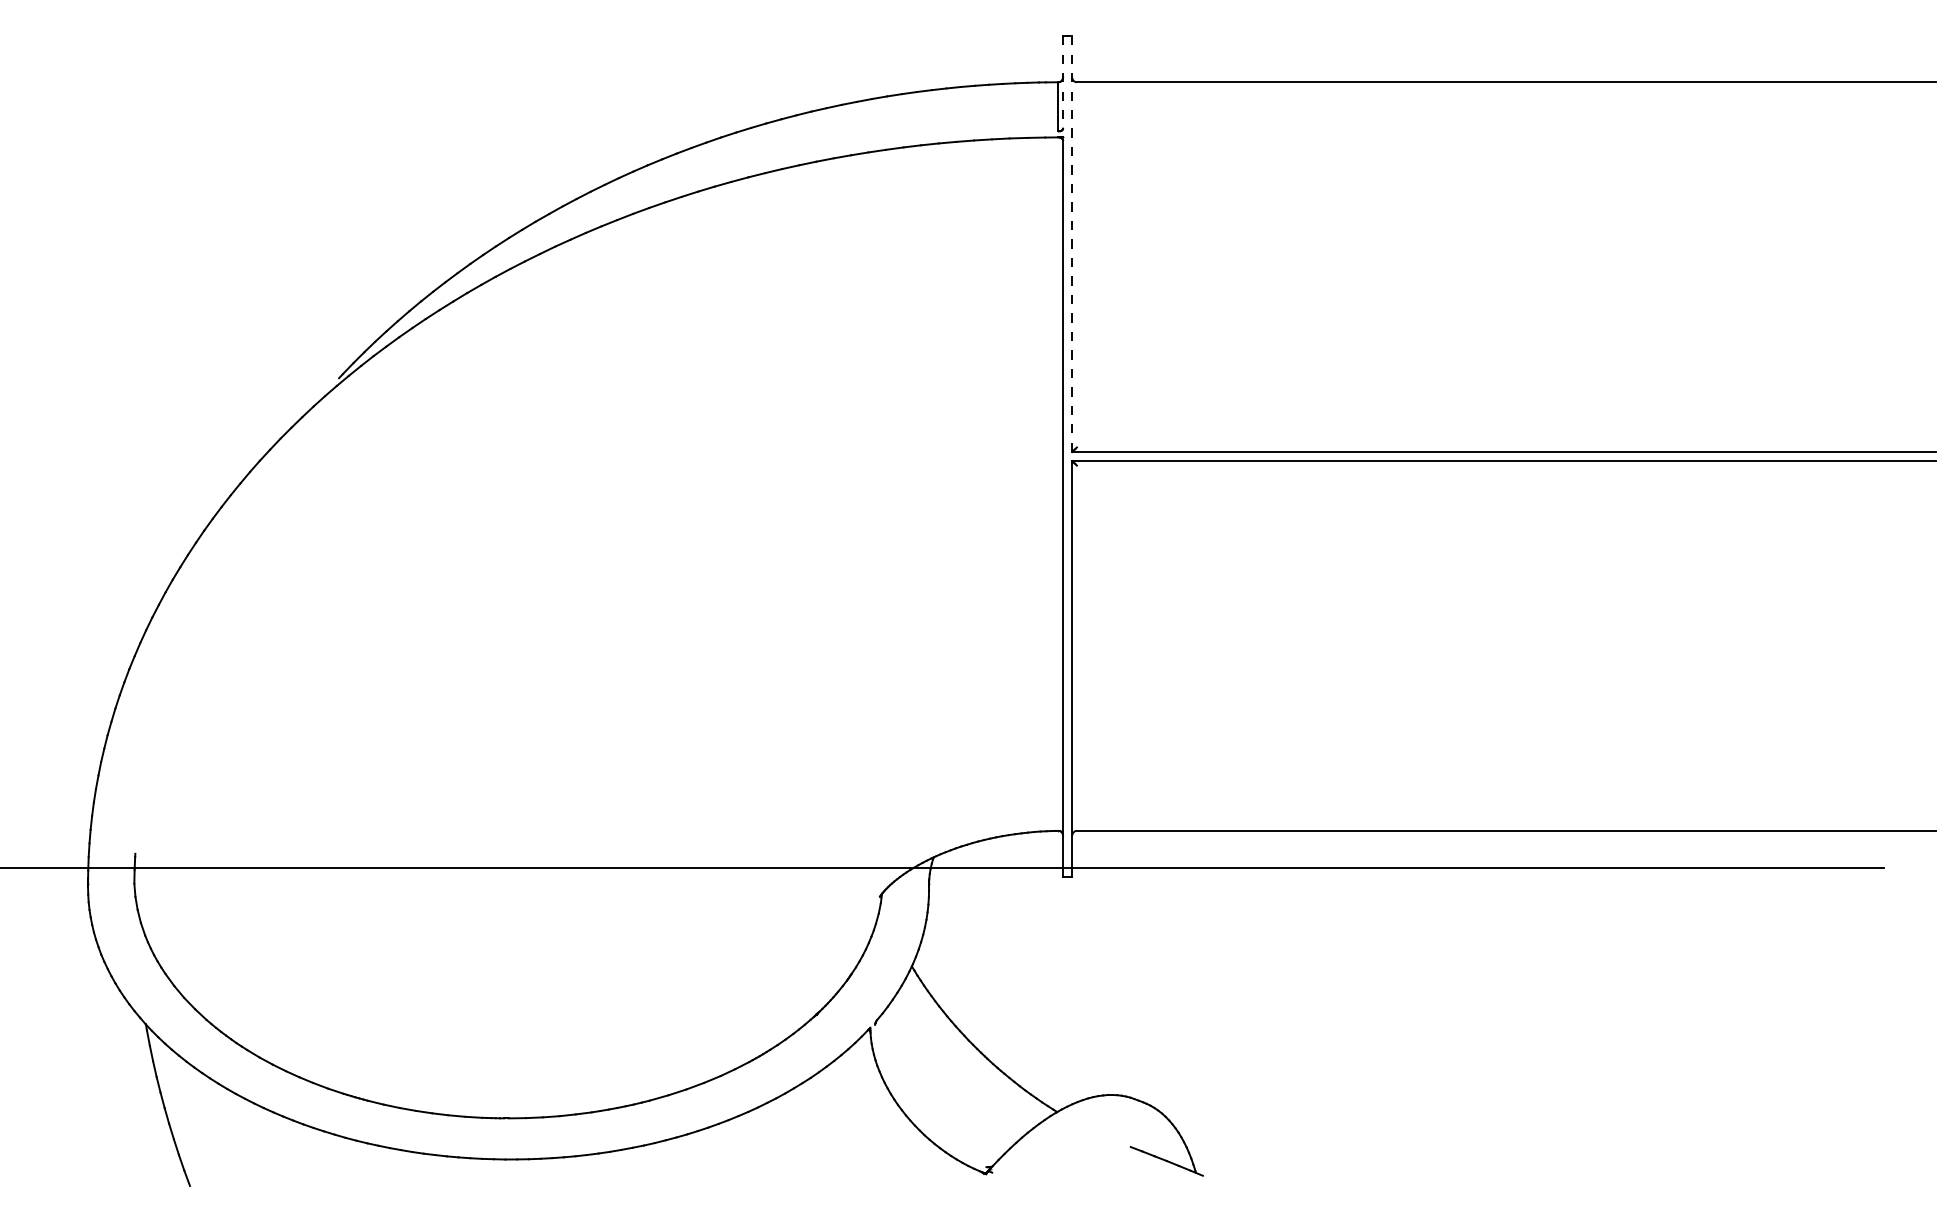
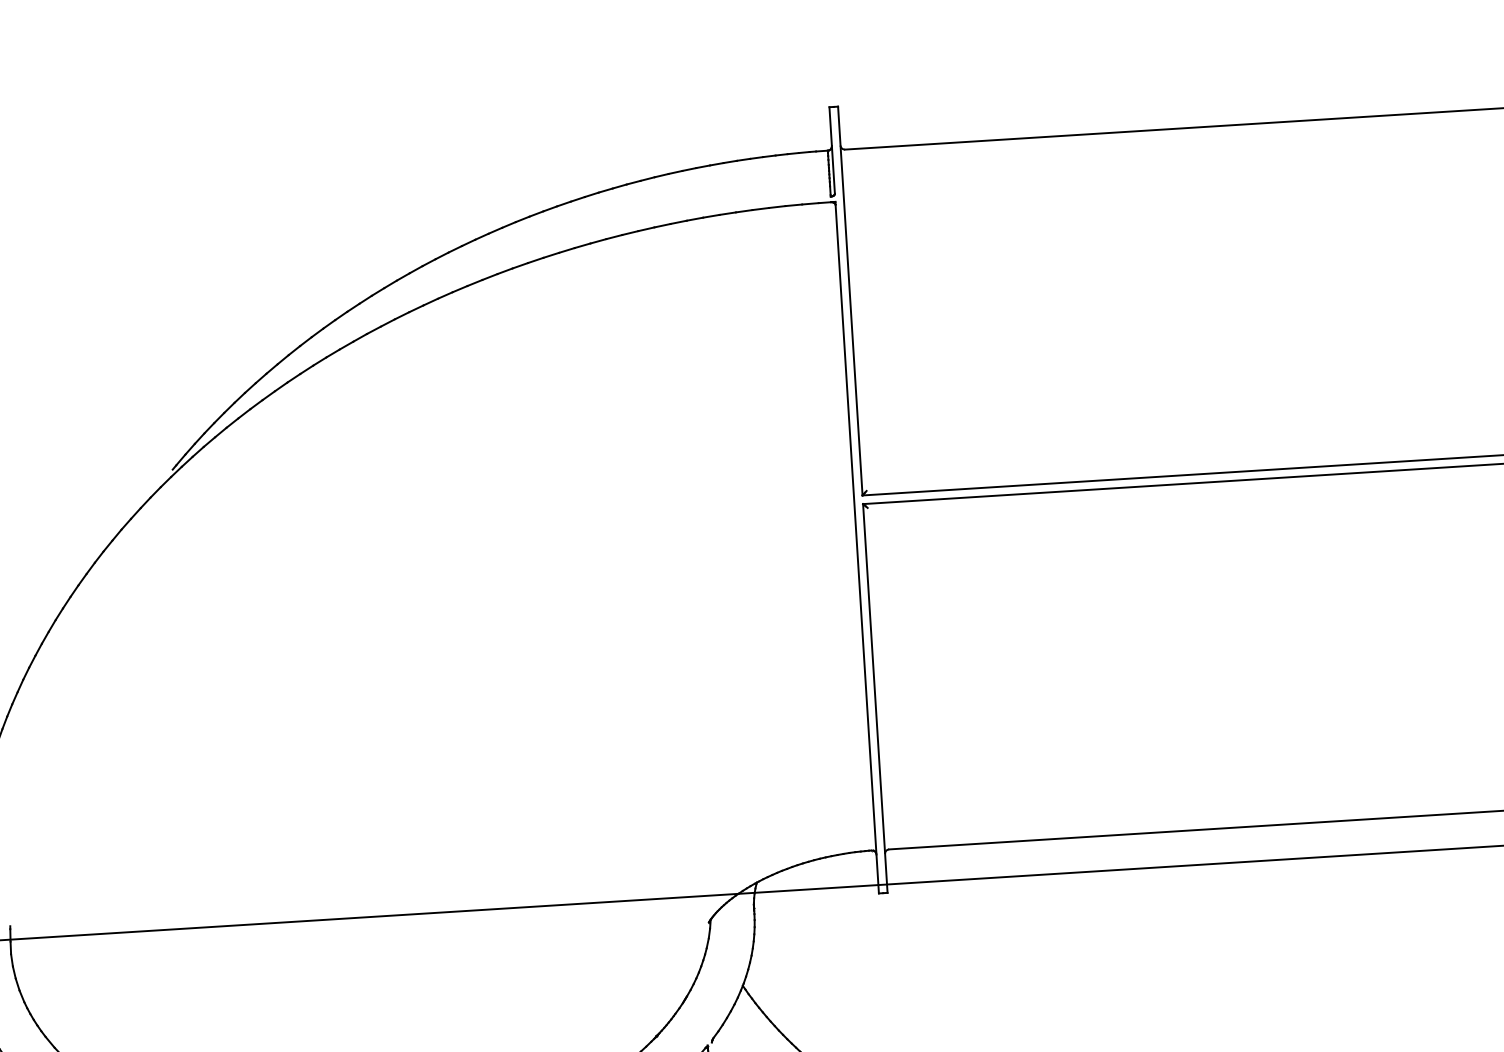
line: (1063, 82) -> (832, 150), dashed -> solid
line: (1072, 244) -> (850, 301), dashed -> solid

